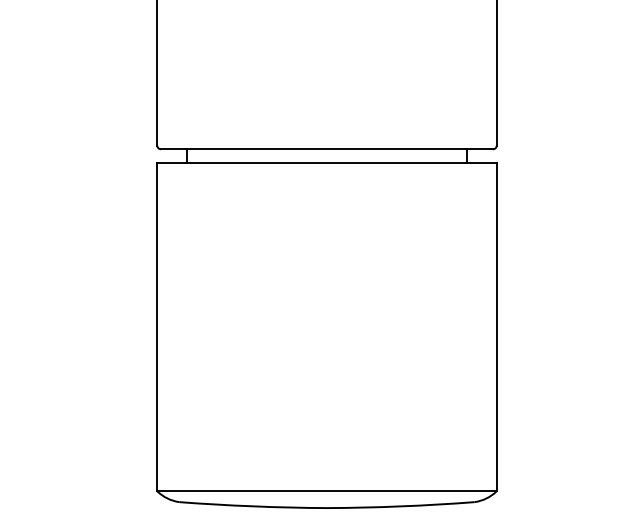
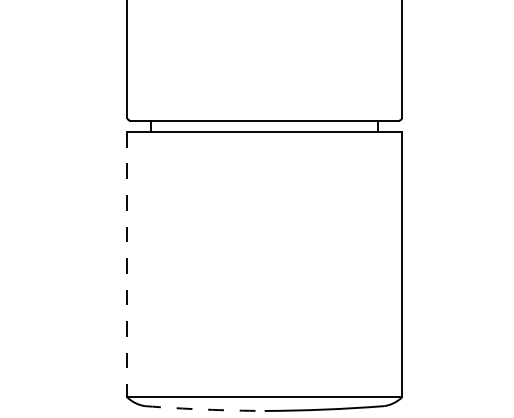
line: (157, 327) -> (127, 264), solid -> dashed
arc: (253, 506) -> (205, 409), solid -> dashed

